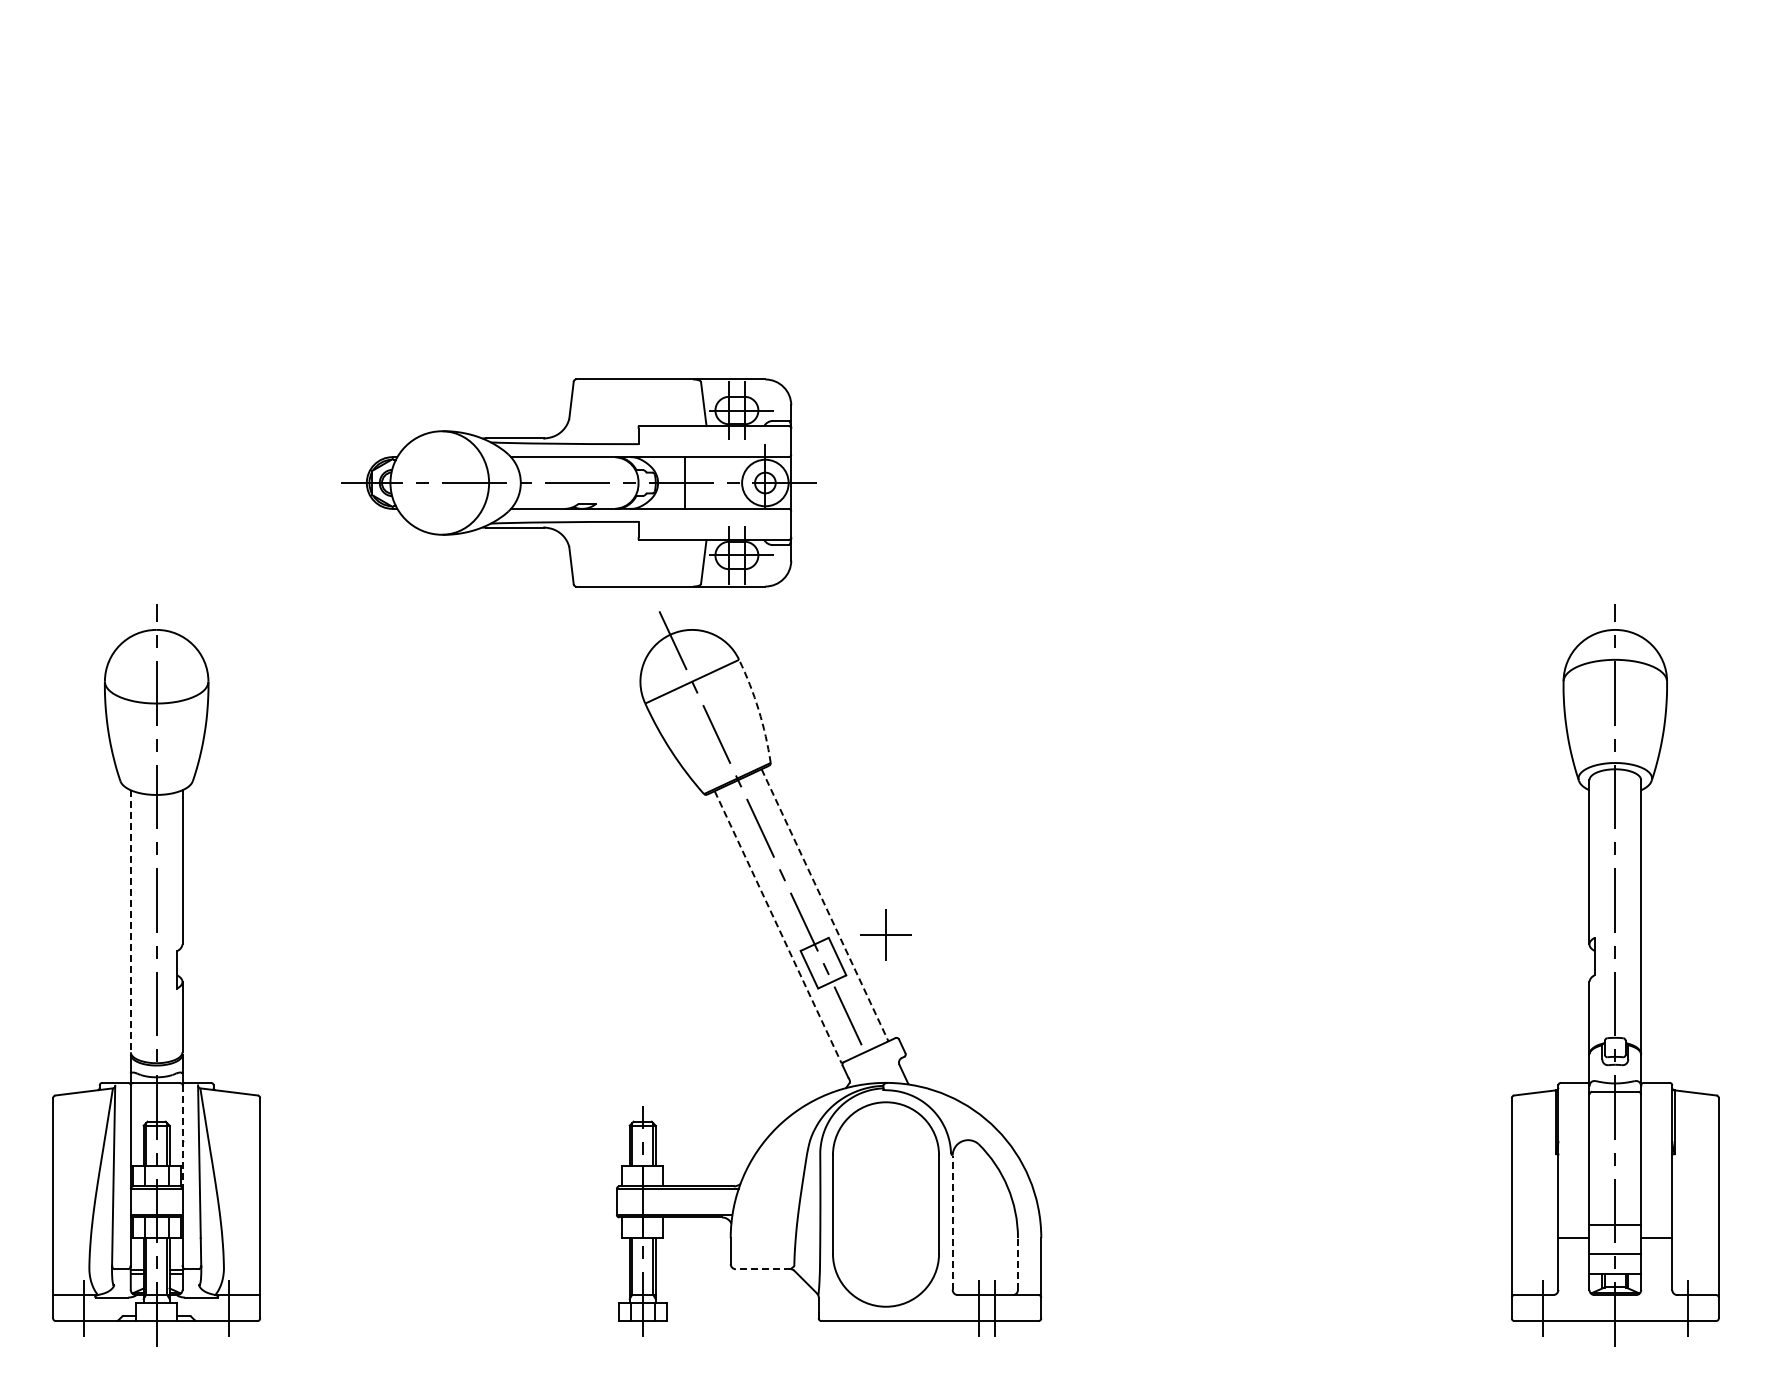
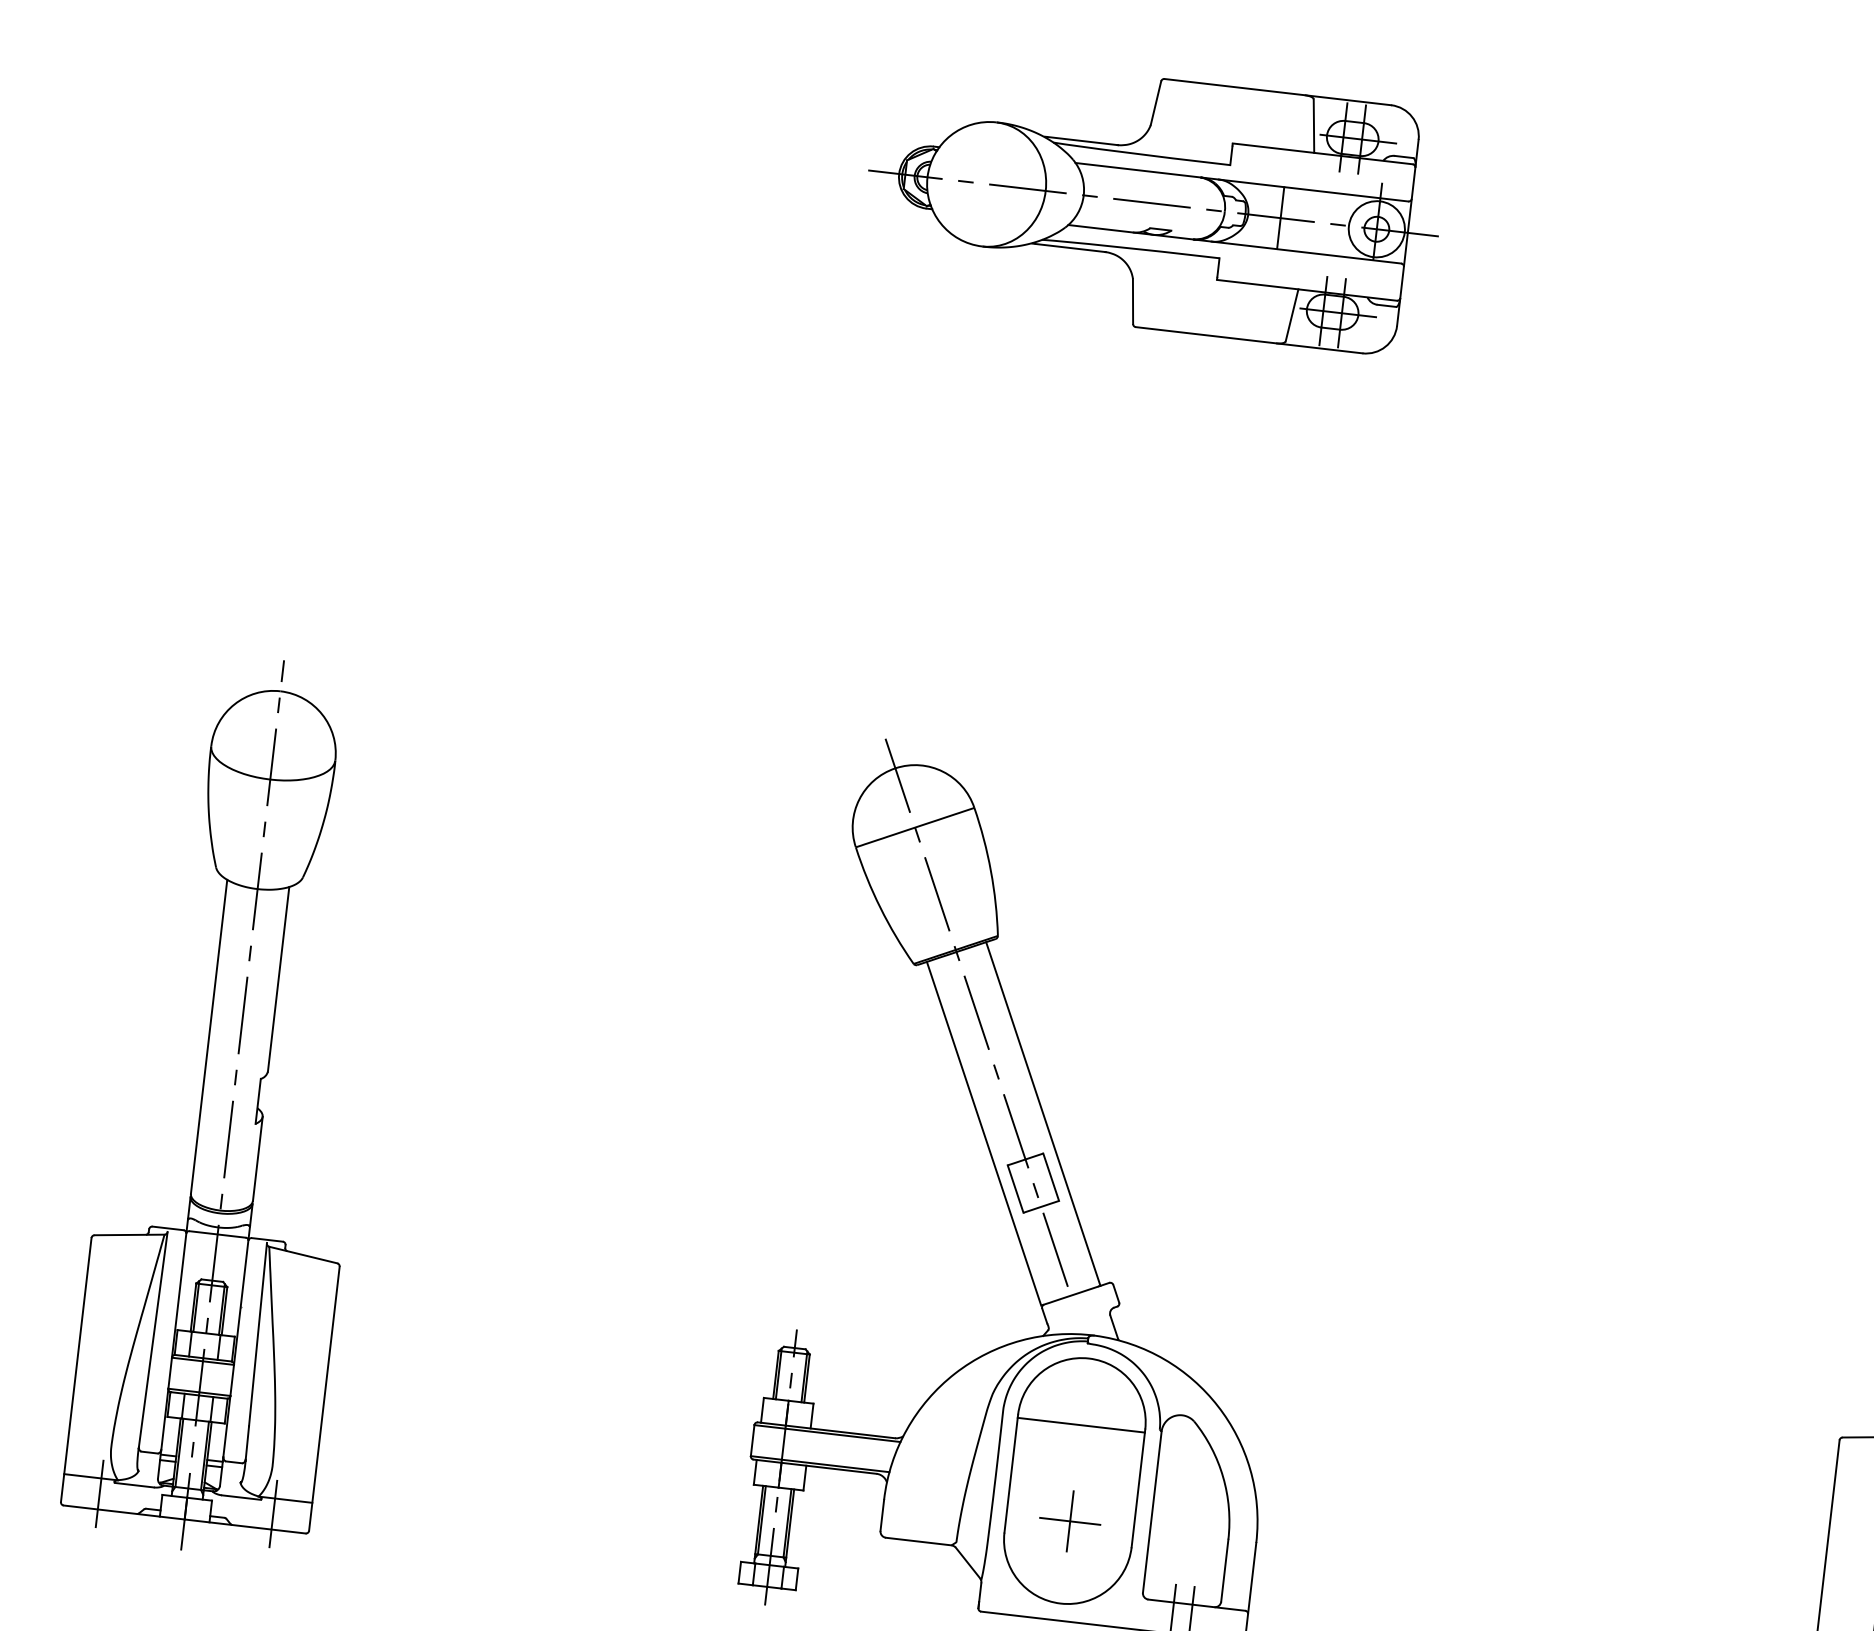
part: (578, 482) -> (1152, 202), moved
arc: (758, 710) -> (990, 871), dashed -> solid
line: (825, 905) -> (1043, 1114), dashed -> solid
line: (130, 921) -> (208, 1037), dashed -> solid
line: (778, 927) -> (984, 1134), dashed -> solid
part: (885, 934) -> (1069, 1520), moved
line: (182, 1137) -> (241, 1303), dashed -> solid
line: (885, 1157) -> (1080, 1424), added
line: (952, 1222) -> (1152, 1511), dashed -> solid
line: (1018, 1264) -> (1225, 1571), dashed -> solid
line: (762, 1269) -> (917, 1541), dashed -> solid

